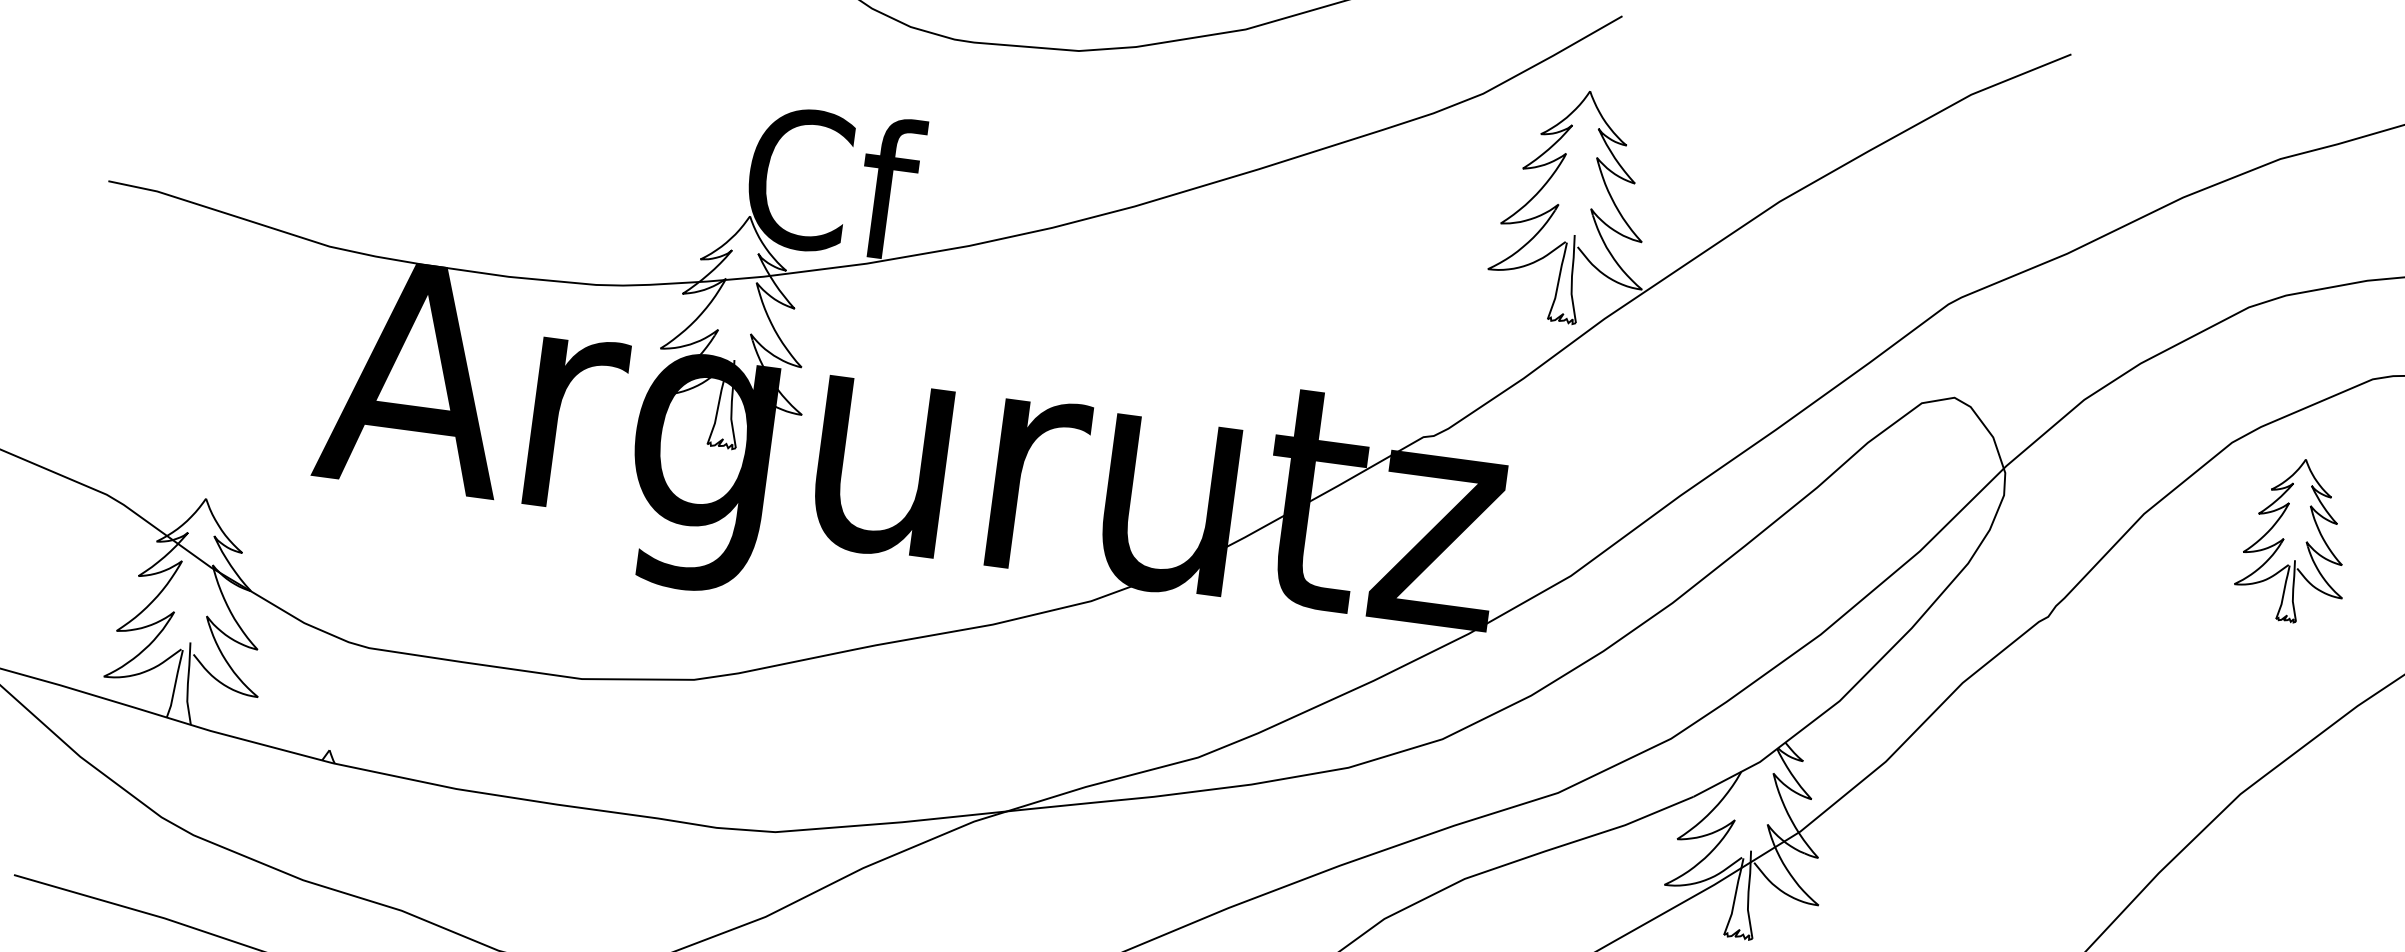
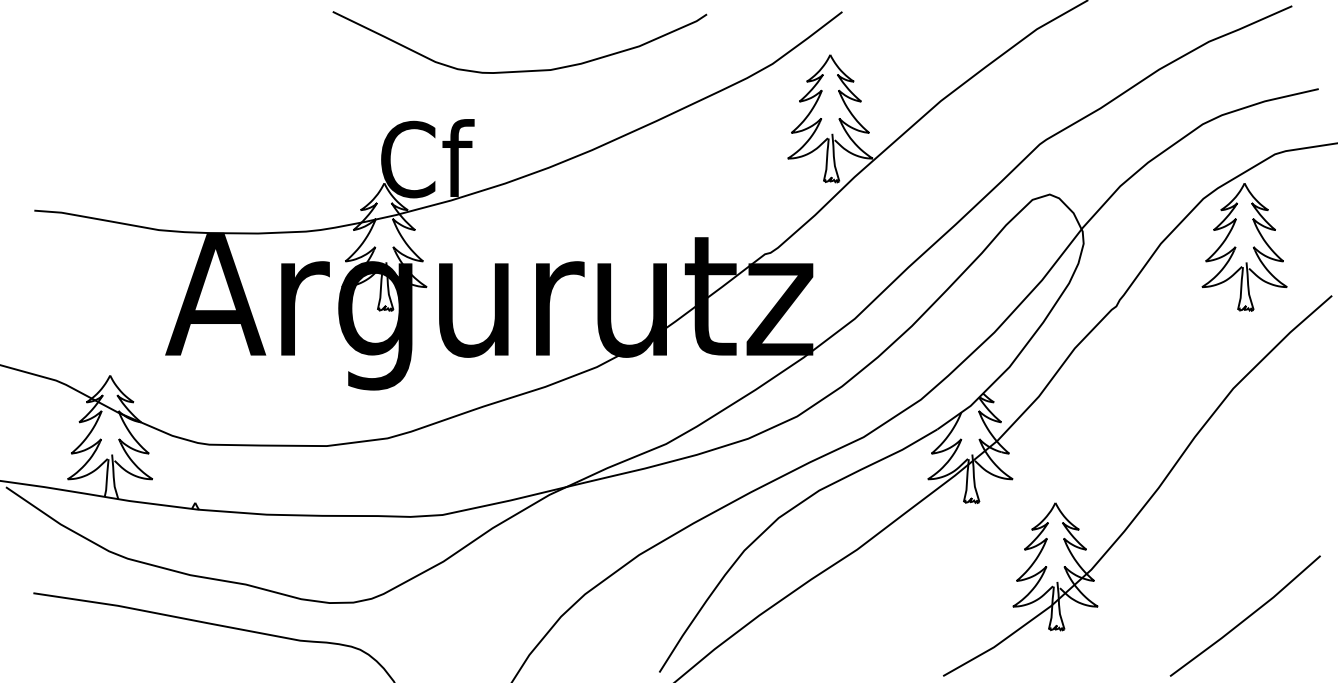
part: (2294, 540) -> (1244, 247), size x1.43

